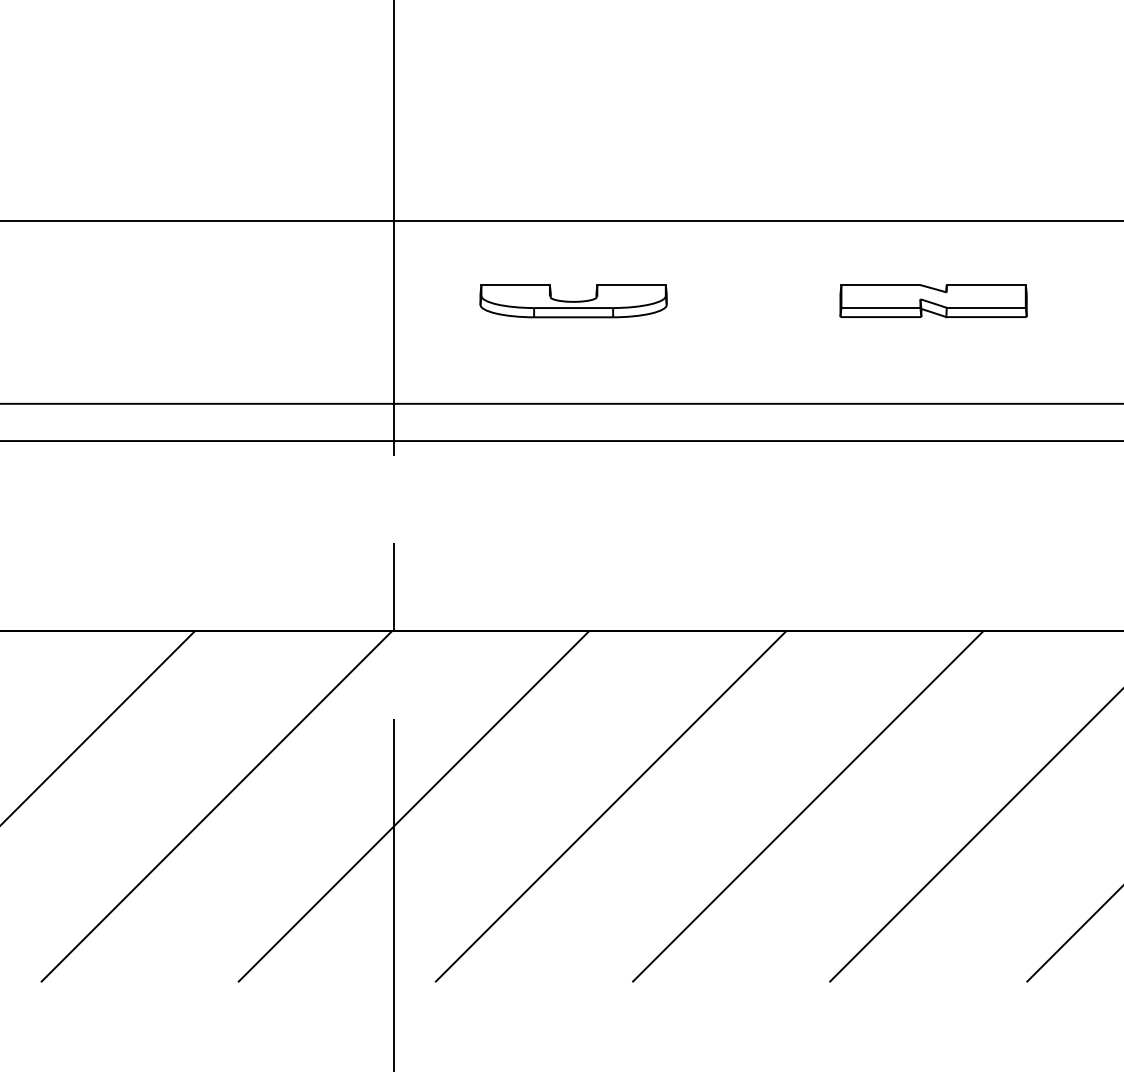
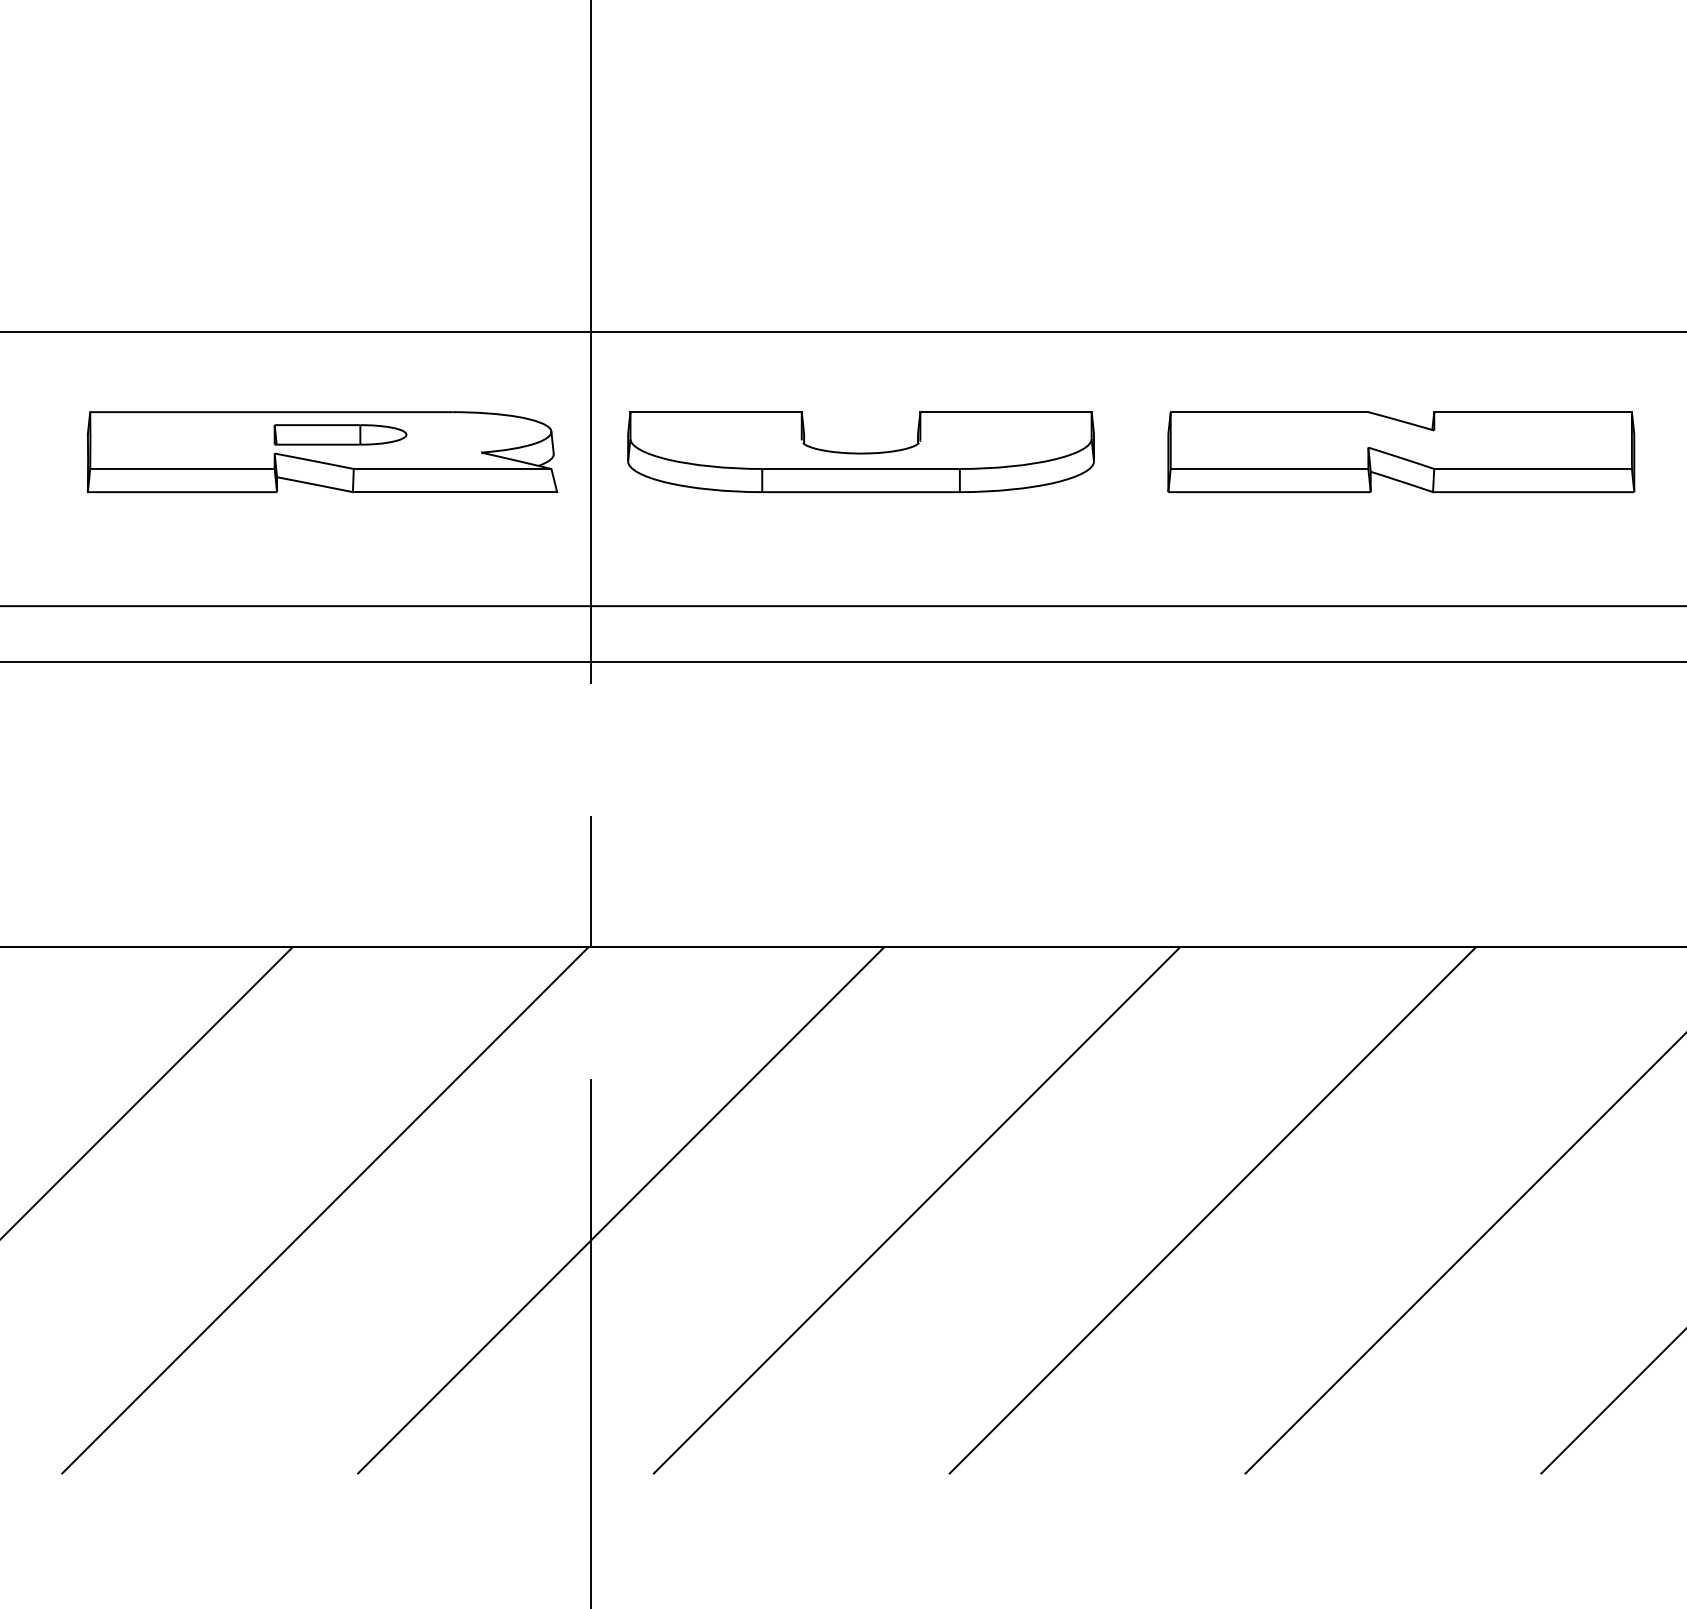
part: (214, 300) -> (322, 451), added
part: (933, 300) -> (1401, 451), size x1.67
part: (573, 301) -> (860, 452), size x1.67

